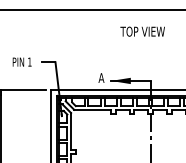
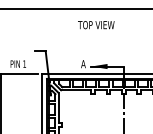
text: (142, 32) -> (96, 25), moved
text: (21, 61) -> (17, 63), moved

